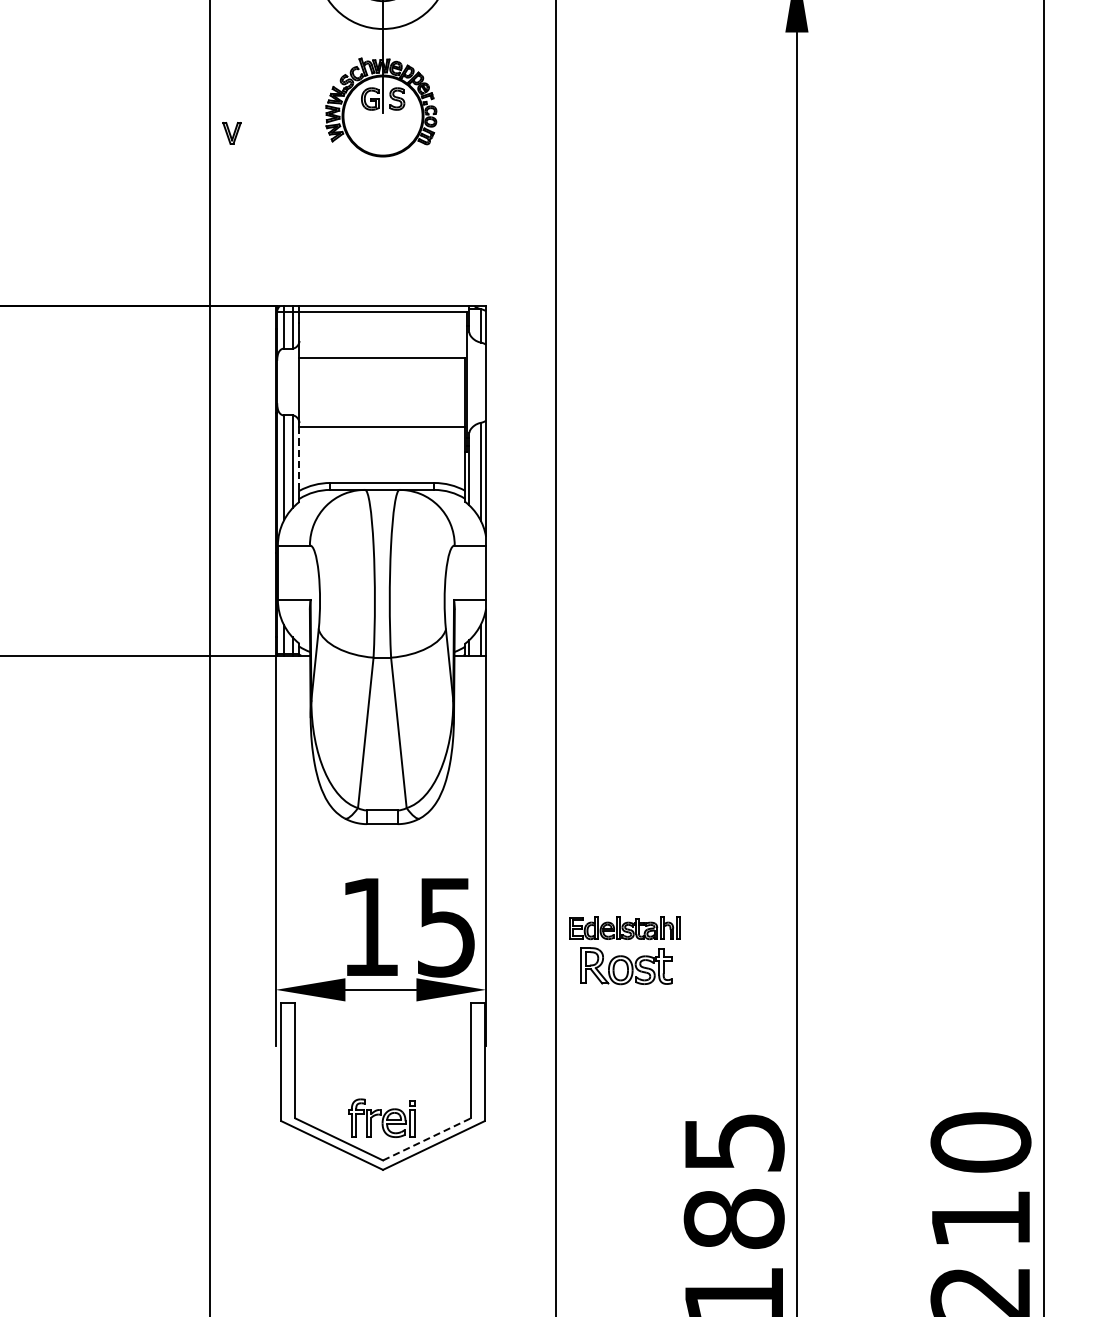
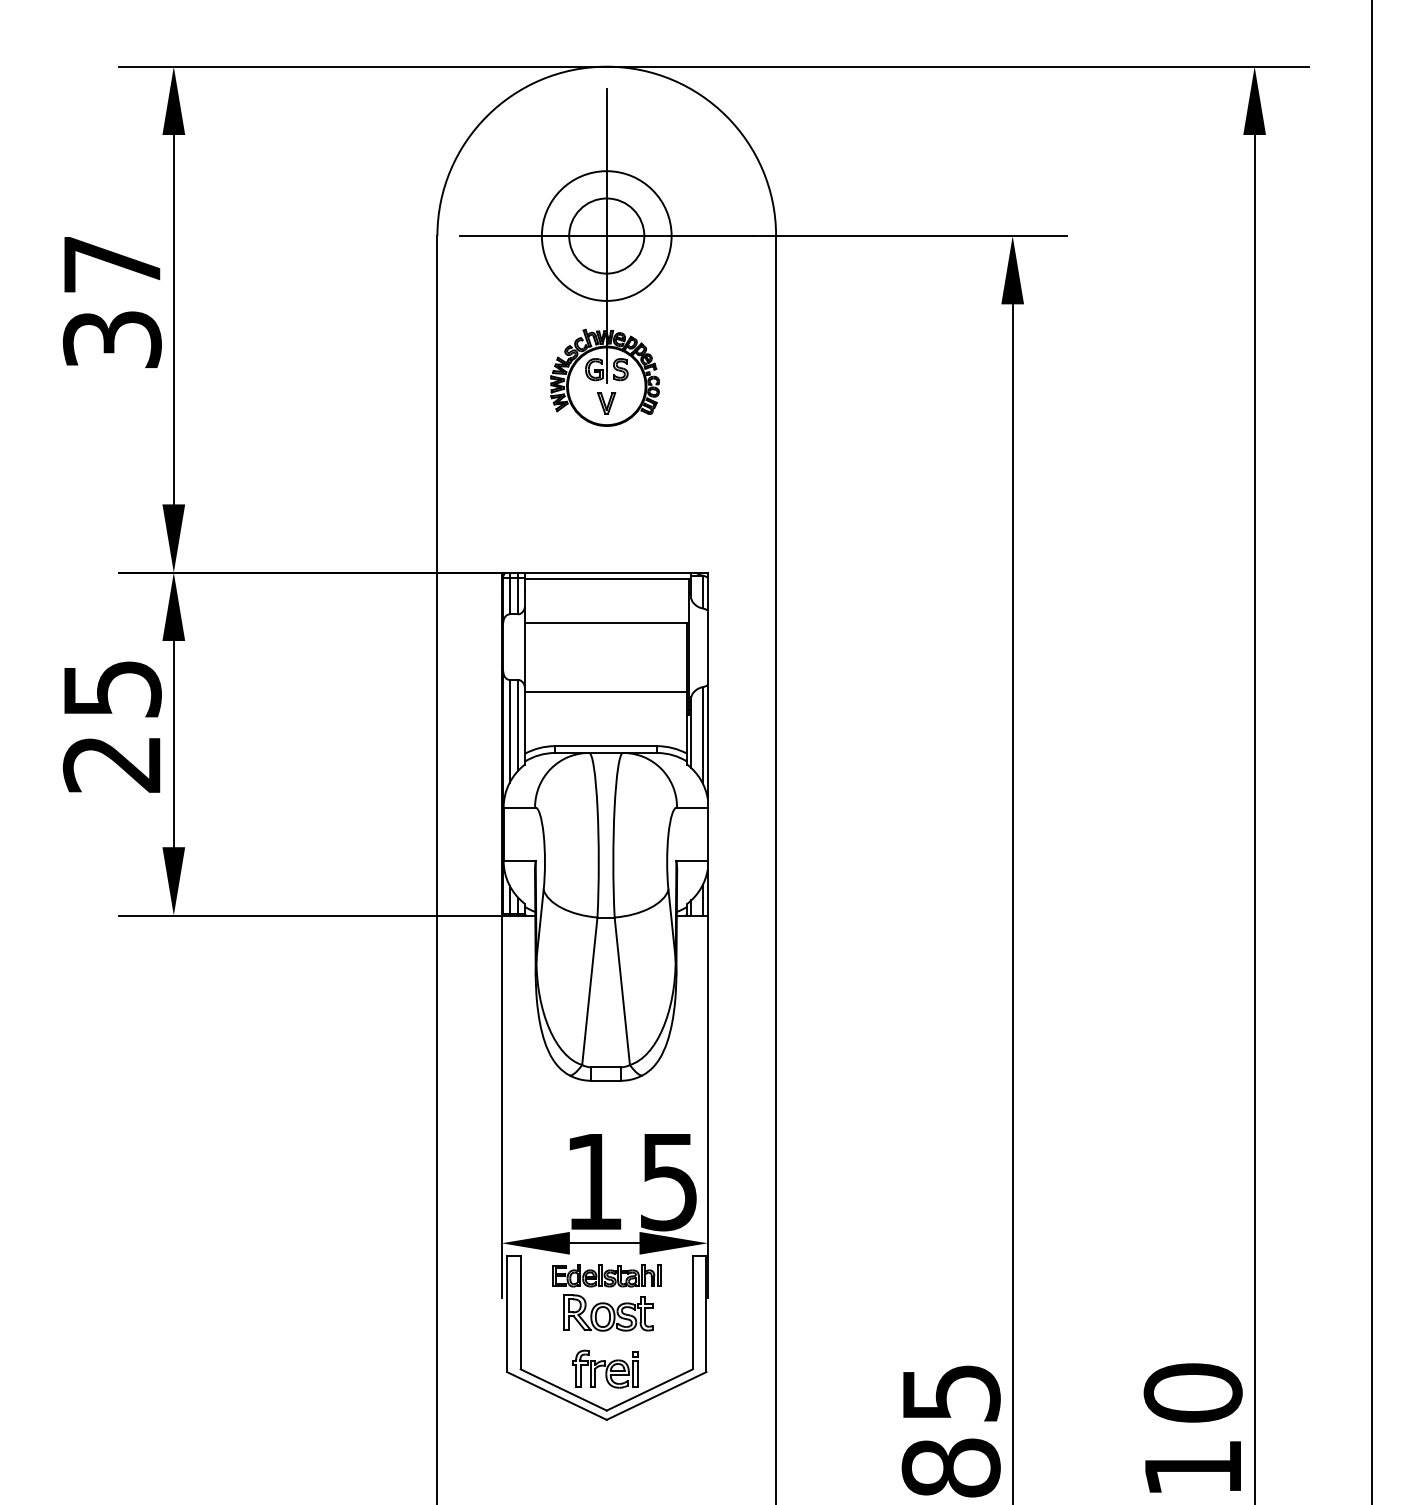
part: (231, 133) -> (606, 403), moved
line: (299, 459) -> (524, 723), dashed -> solid
part: (624, 950) -> (606, 1297), moved
line: (426, 1138) -> (649, 1389), dashed -> solid

